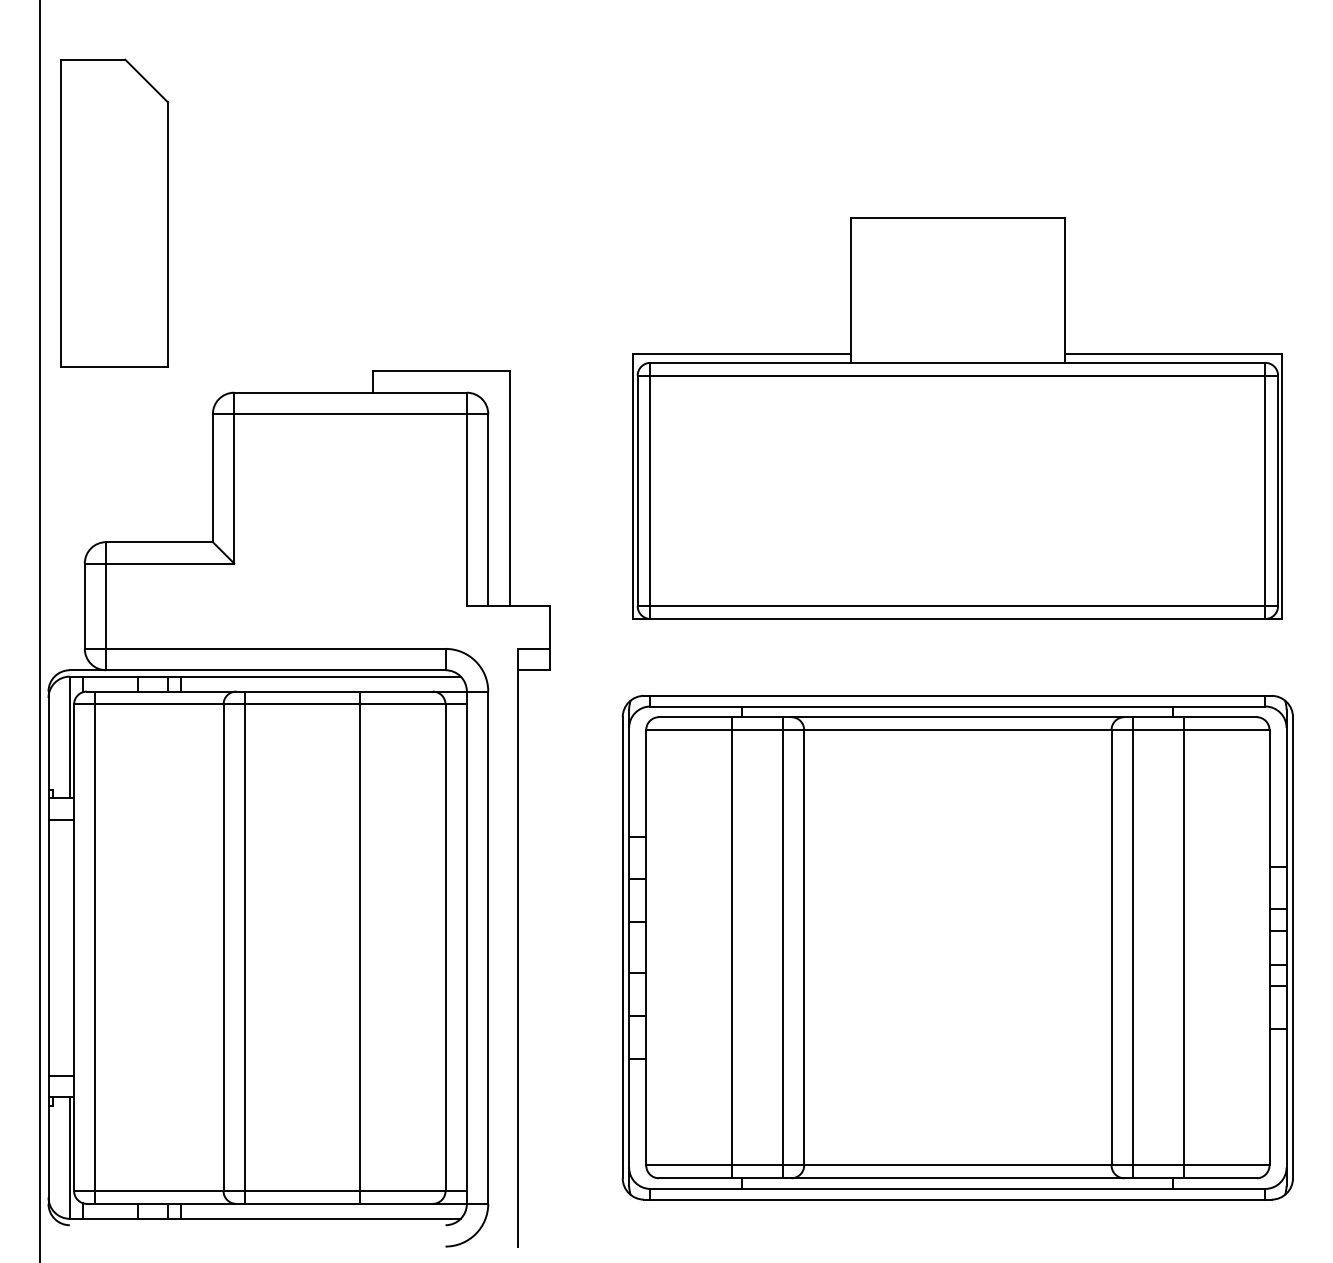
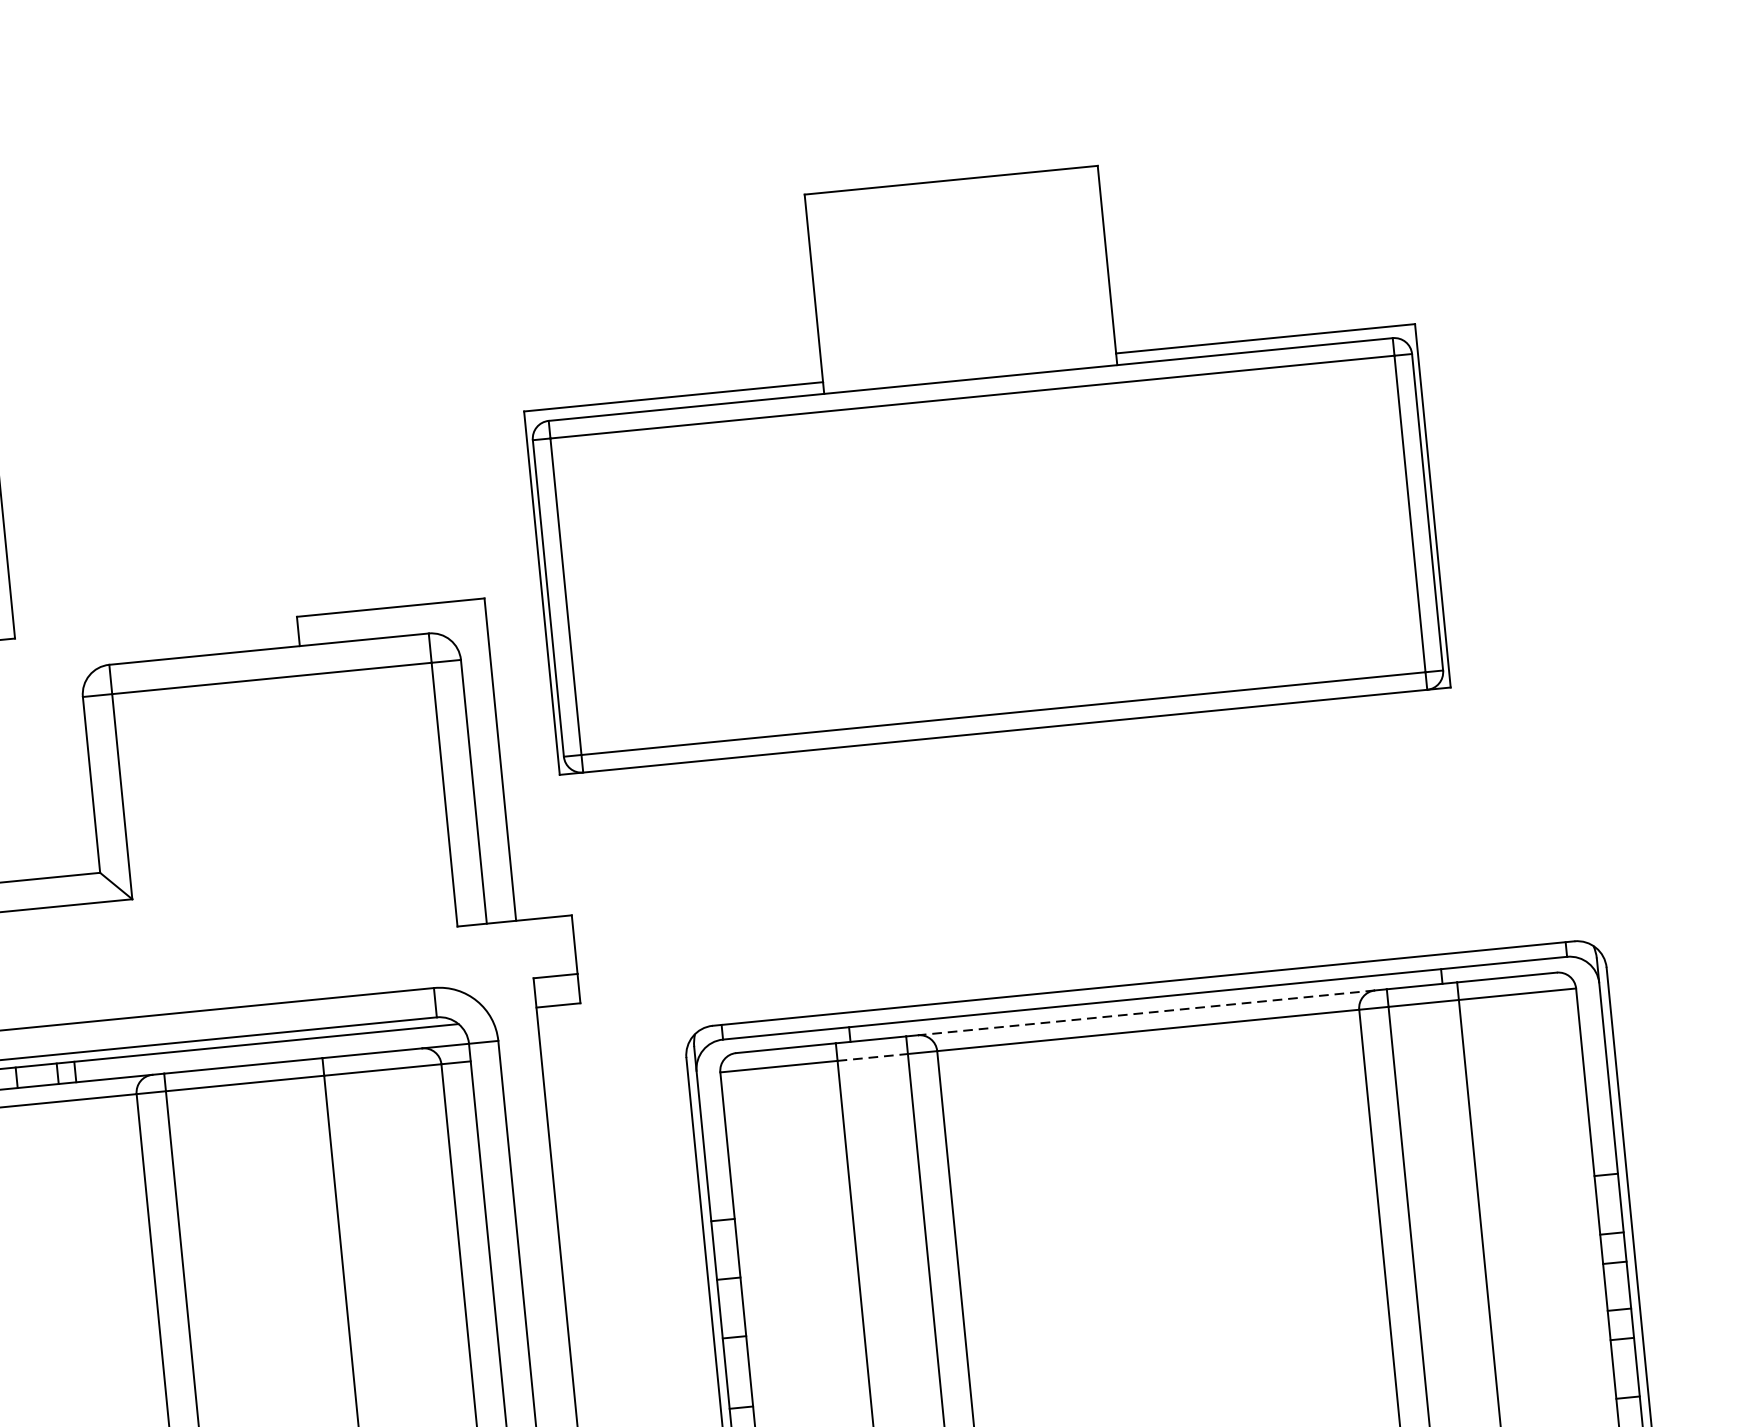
part: (957, 418) -> (977, 455), moved
line: (957, 717) -> (1146, 1013), solid -> dashed
line: (757, 730) -> (873, 1058), solid -> dashed

